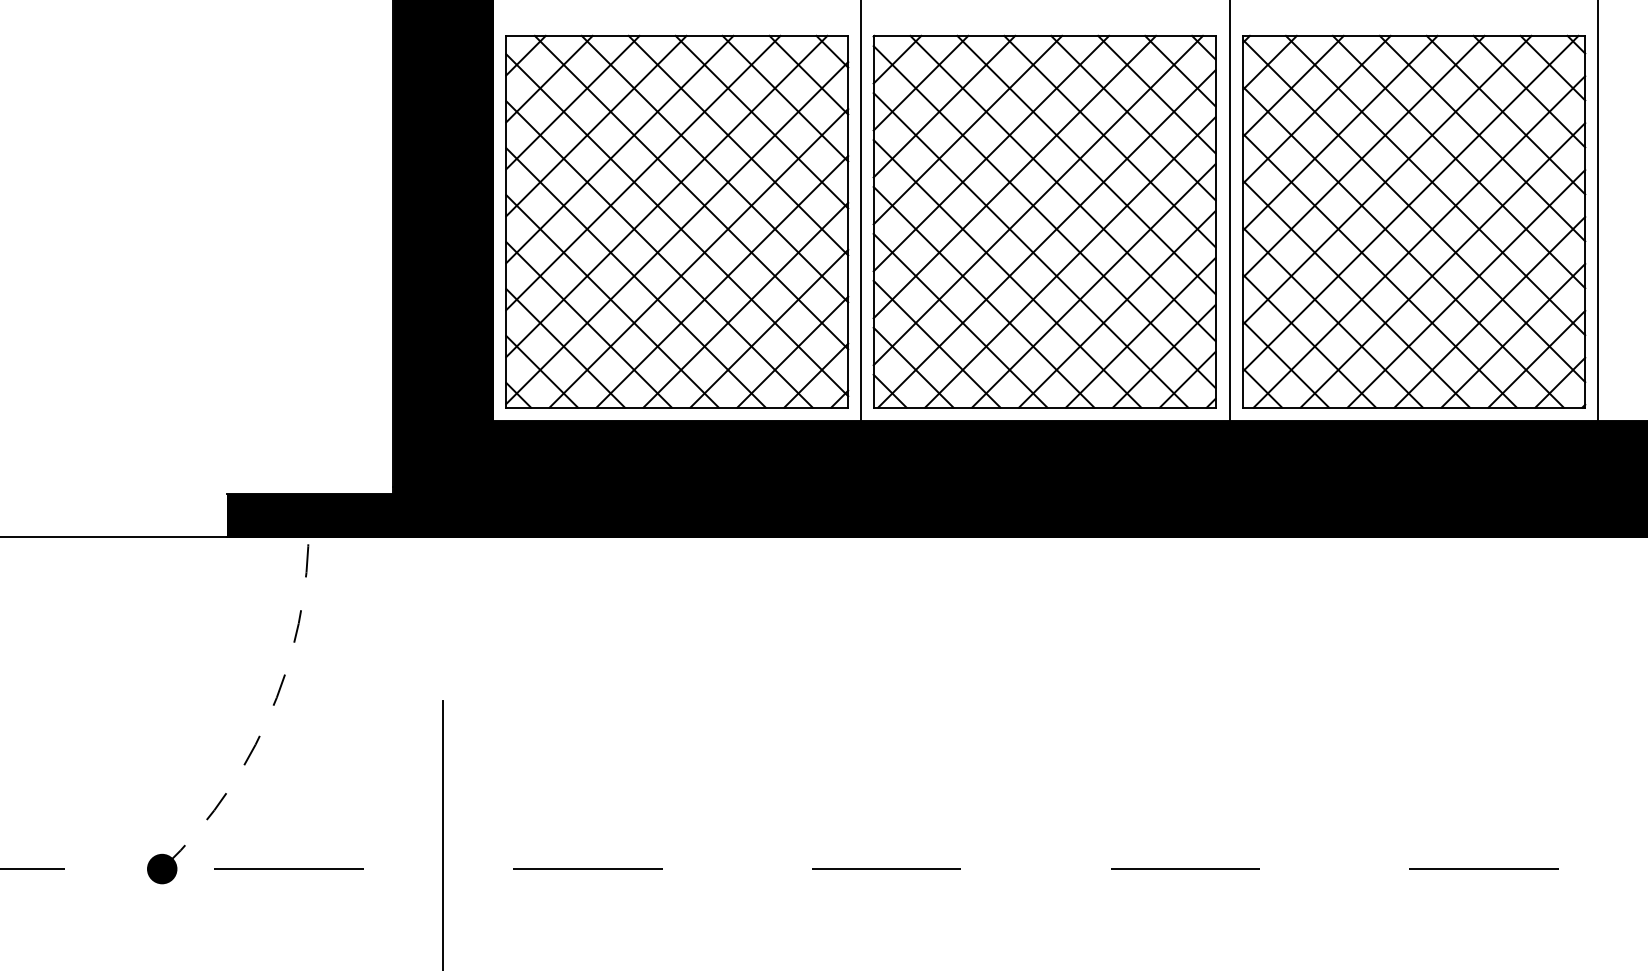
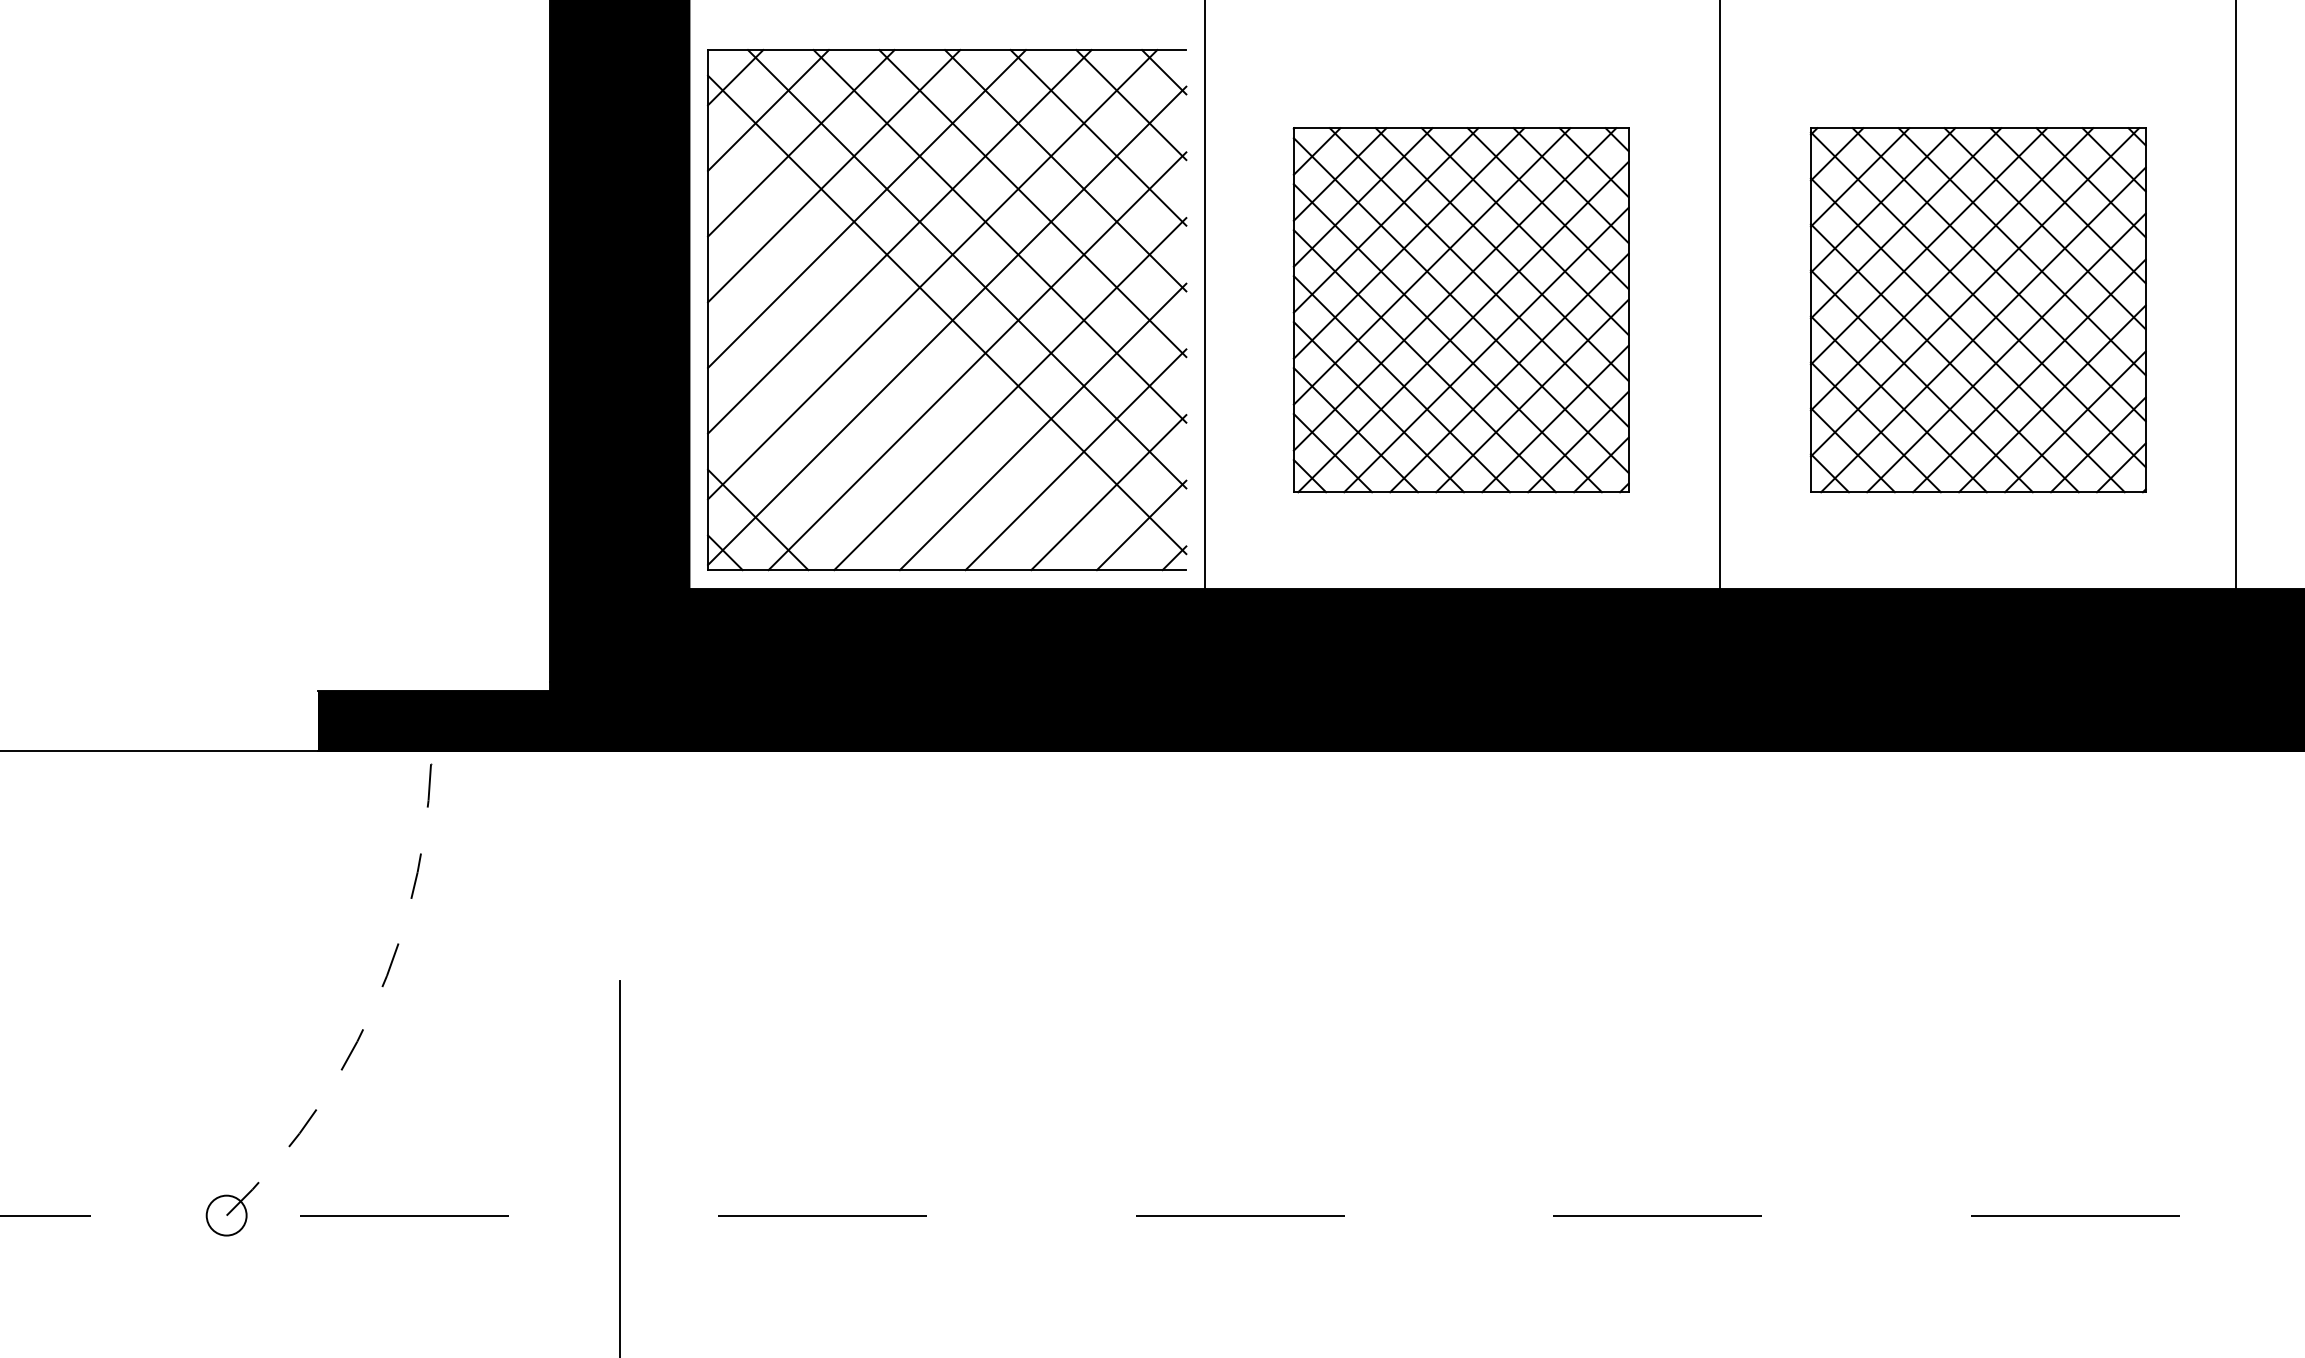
line: (848, 222) -> (1186, 310), removed
part: (1044, 222) -> (1461, 310), size x0.7
part: (1414, 222) -> (1978, 310), size x0.7
line: (659, 254) -> (922, 355), removed
line: (636, 277) -> (889, 388), removed
line: (612, 301) -> (856, 421), removed
line: (588, 325) -> (823, 454), removed
line: (565, 348) -> (791, 487), removed
fill: (162, 868) -> (226, 1215), removed

